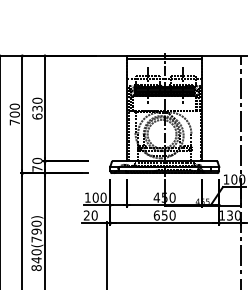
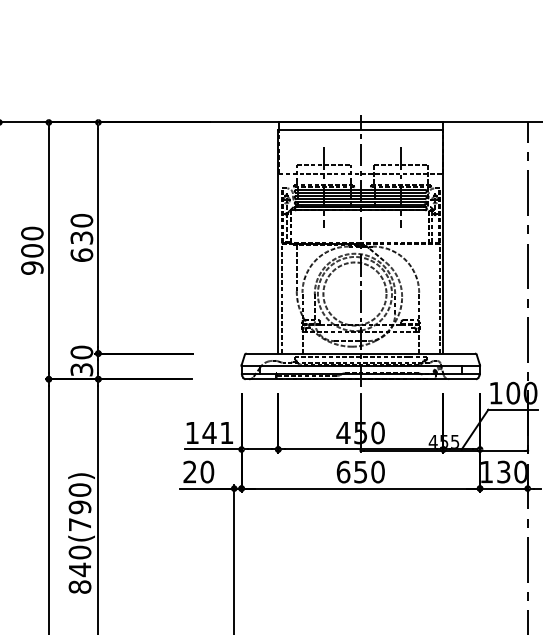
text: (14, 122) -> (31, 268), 700 -> 900
text: (37, 168) -> (81, 368), 70 -> 30
text: (99, 197) -> (217, 432), 100 -> 141

